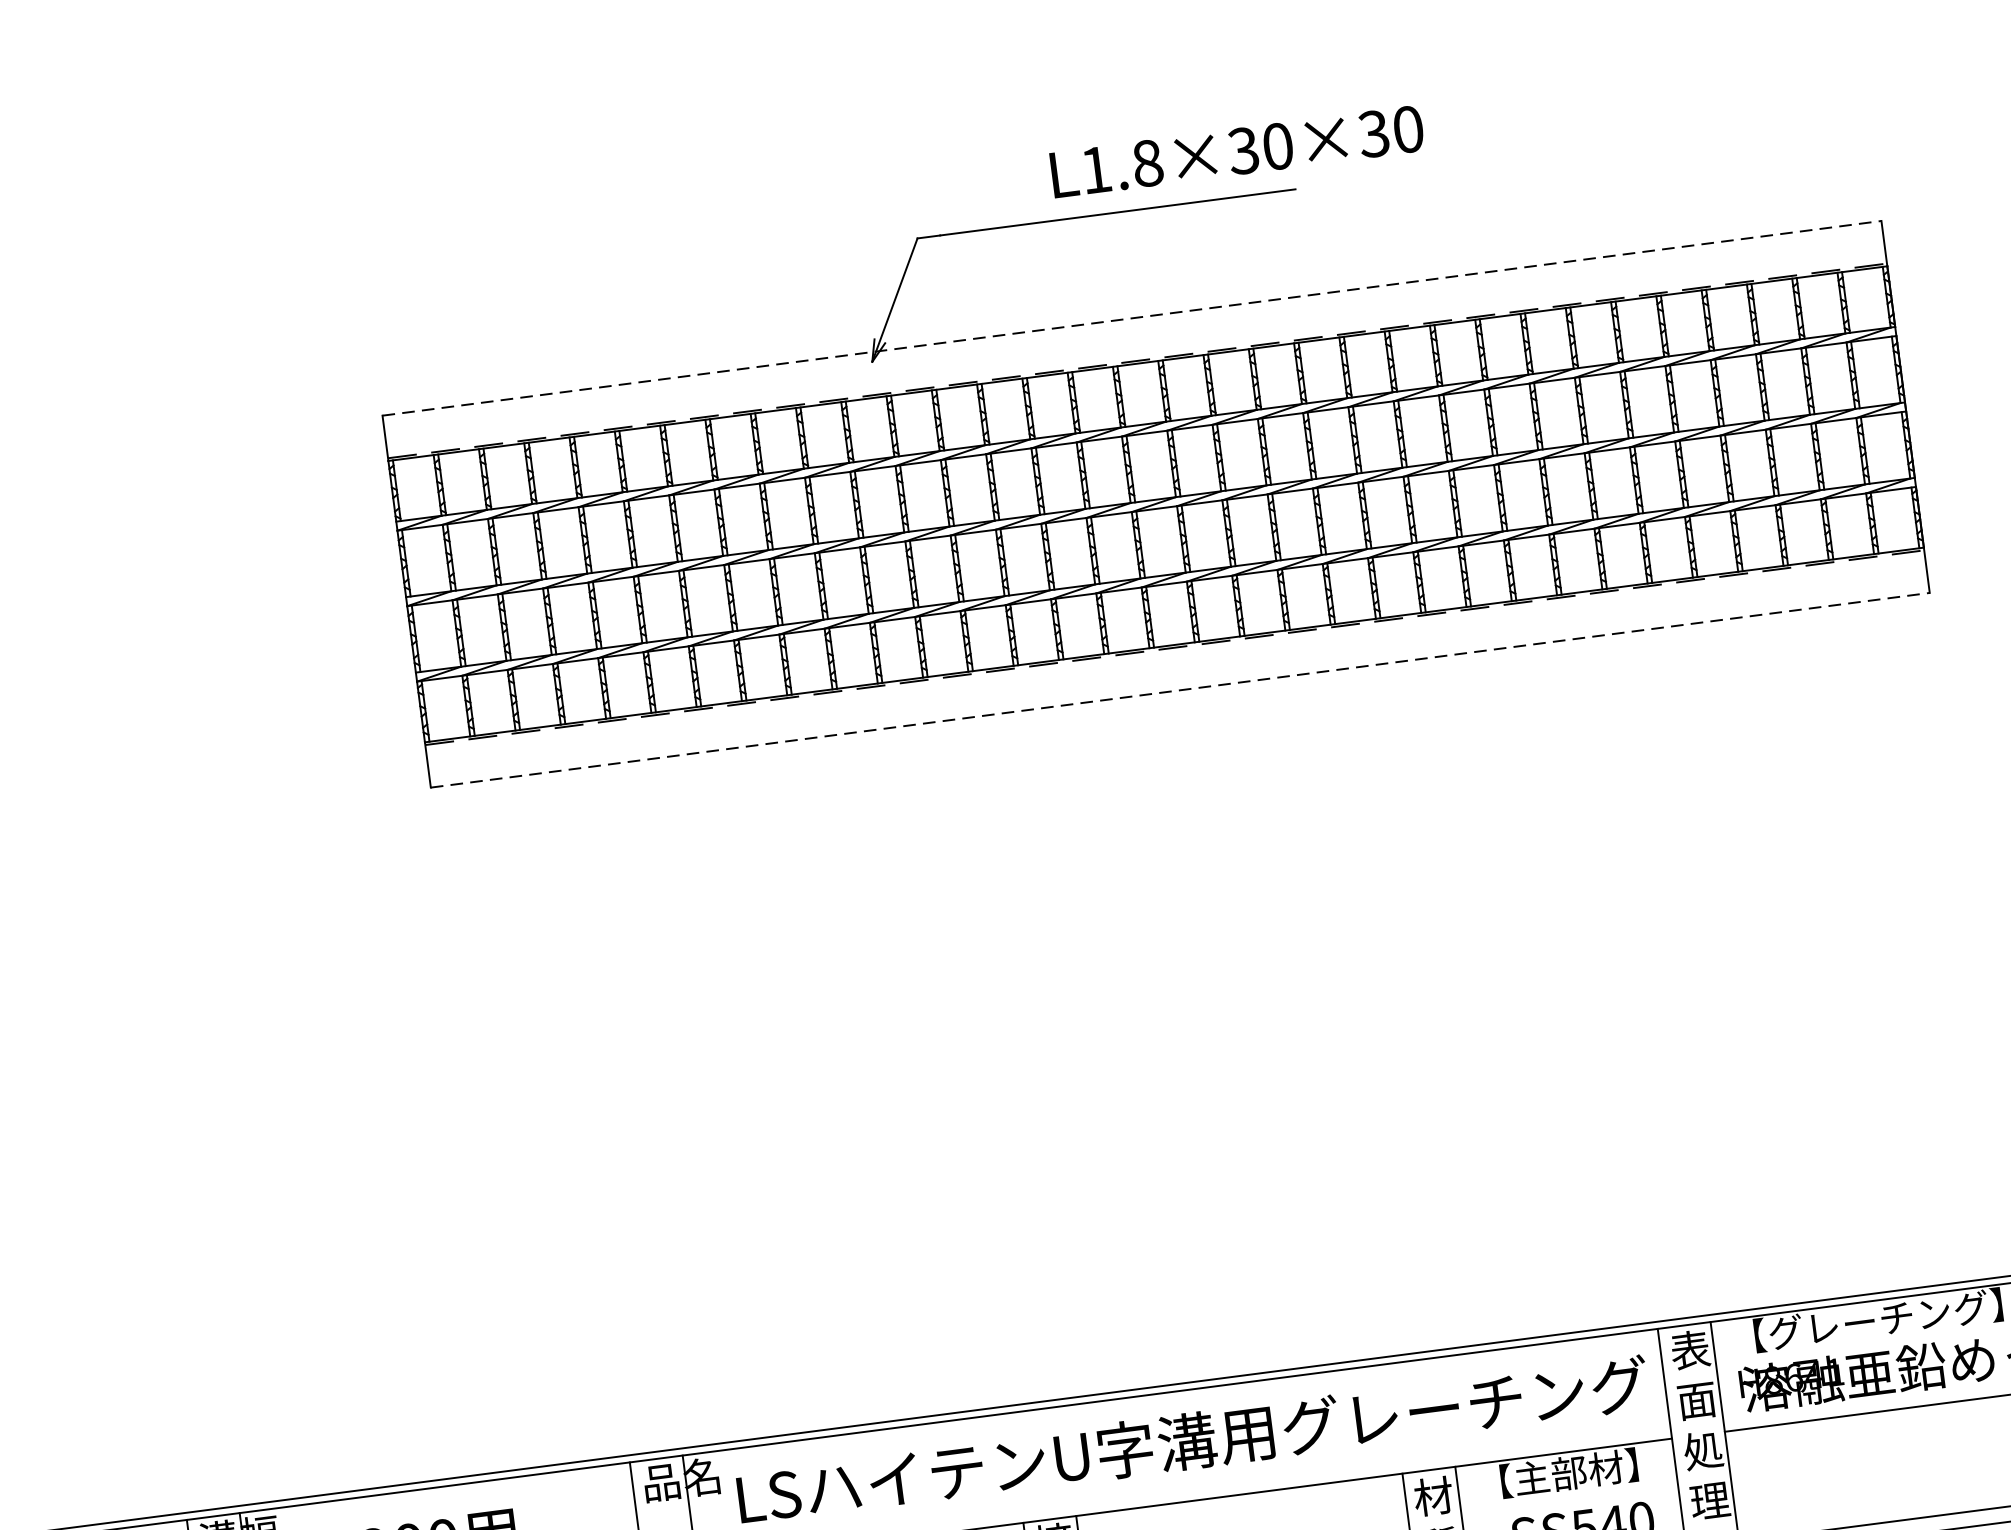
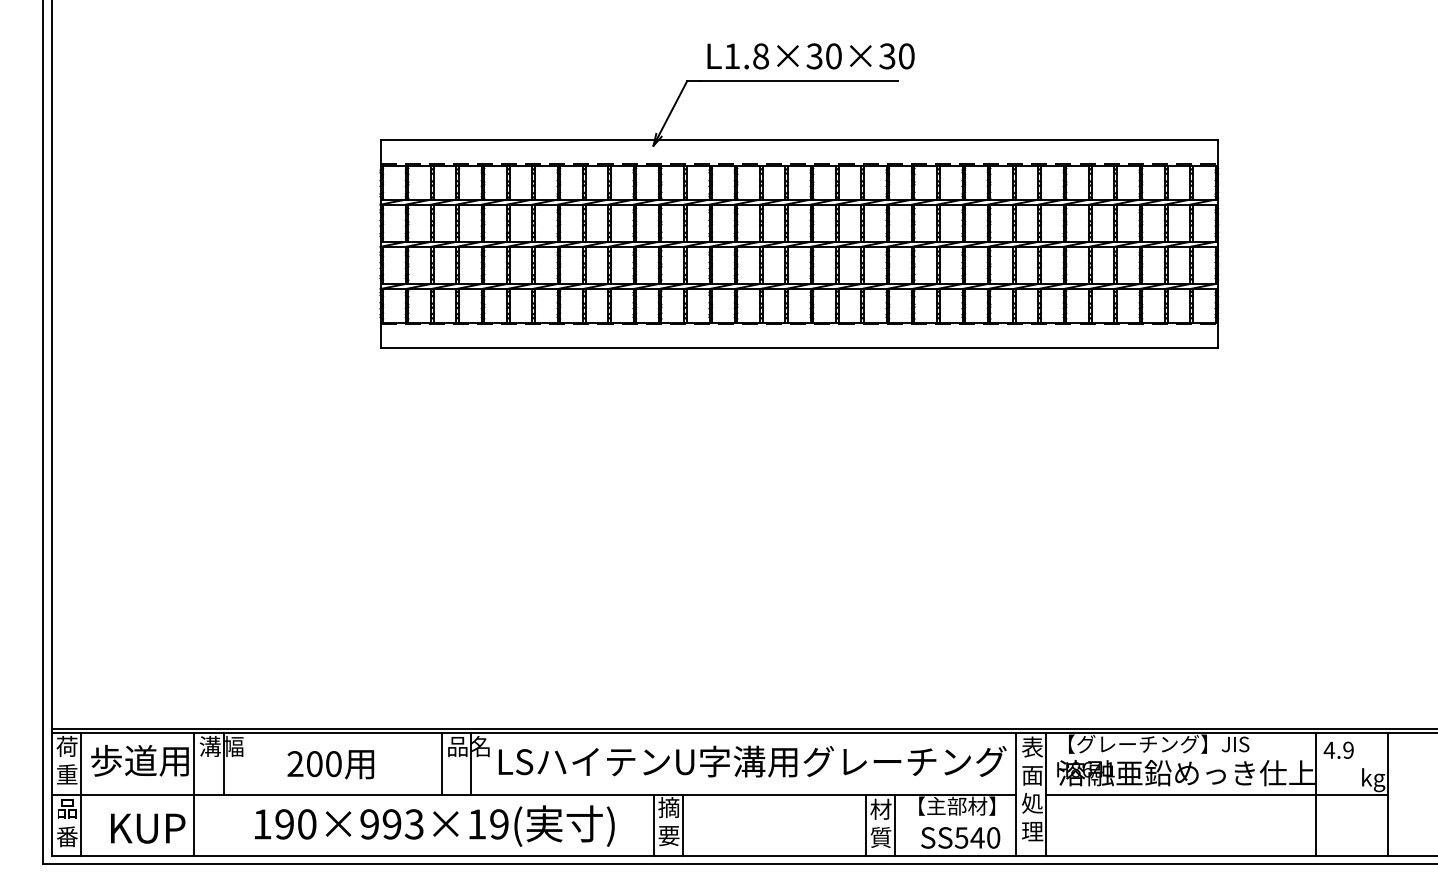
text: (1236, 152) -> (810, 56), moved
line: (1132, 318) -> (799, 140), dashed -> solid
line: (1180, 690) -> (799, 348), dashed -> solid

